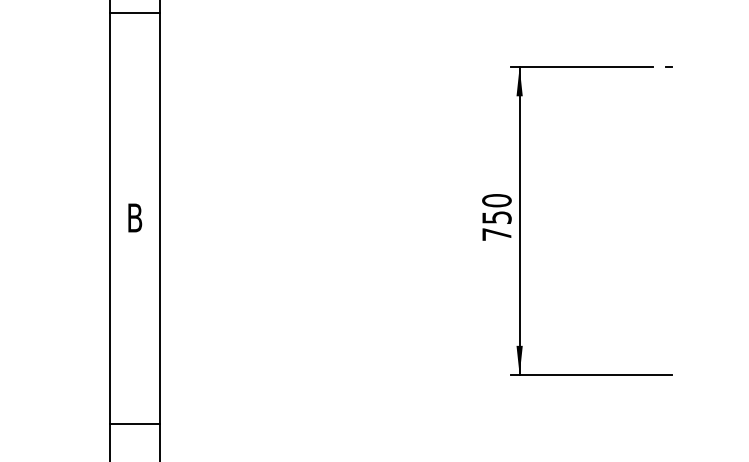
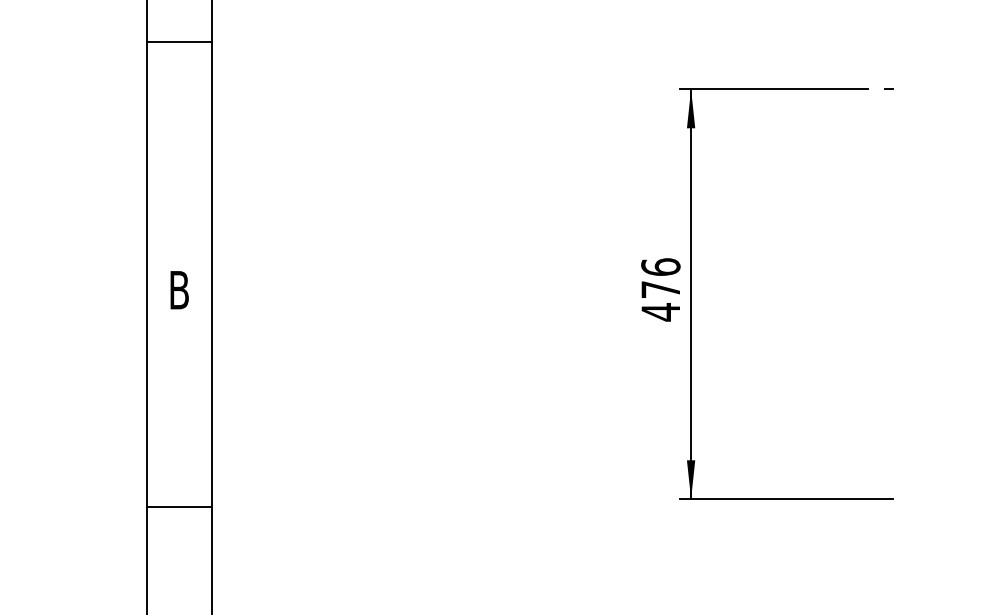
line: (134, 13) -> (178, 42), moved
text: (496, 217) -> (660, 289), 750 -> 476
line: (134, 423) -> (178, 506), moved

